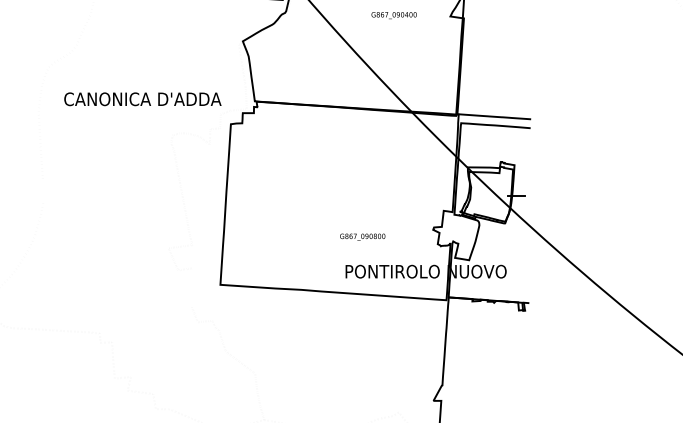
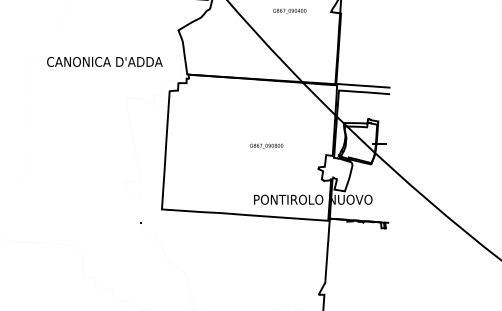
text: (142, 98) -> (104, 61), moved
text: (362, 235) -> (266, 145), moved

